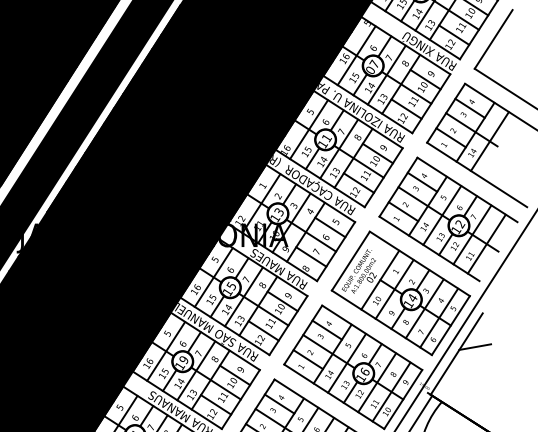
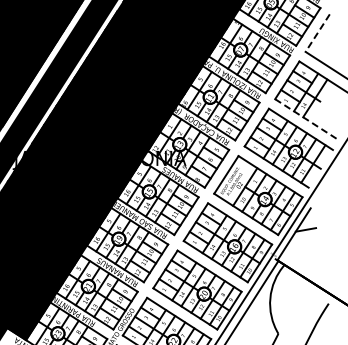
line: (493, 40) -> (317, 33), solid -> dashed
line: (477, 176) -> (307, 120), solid -> dashed

